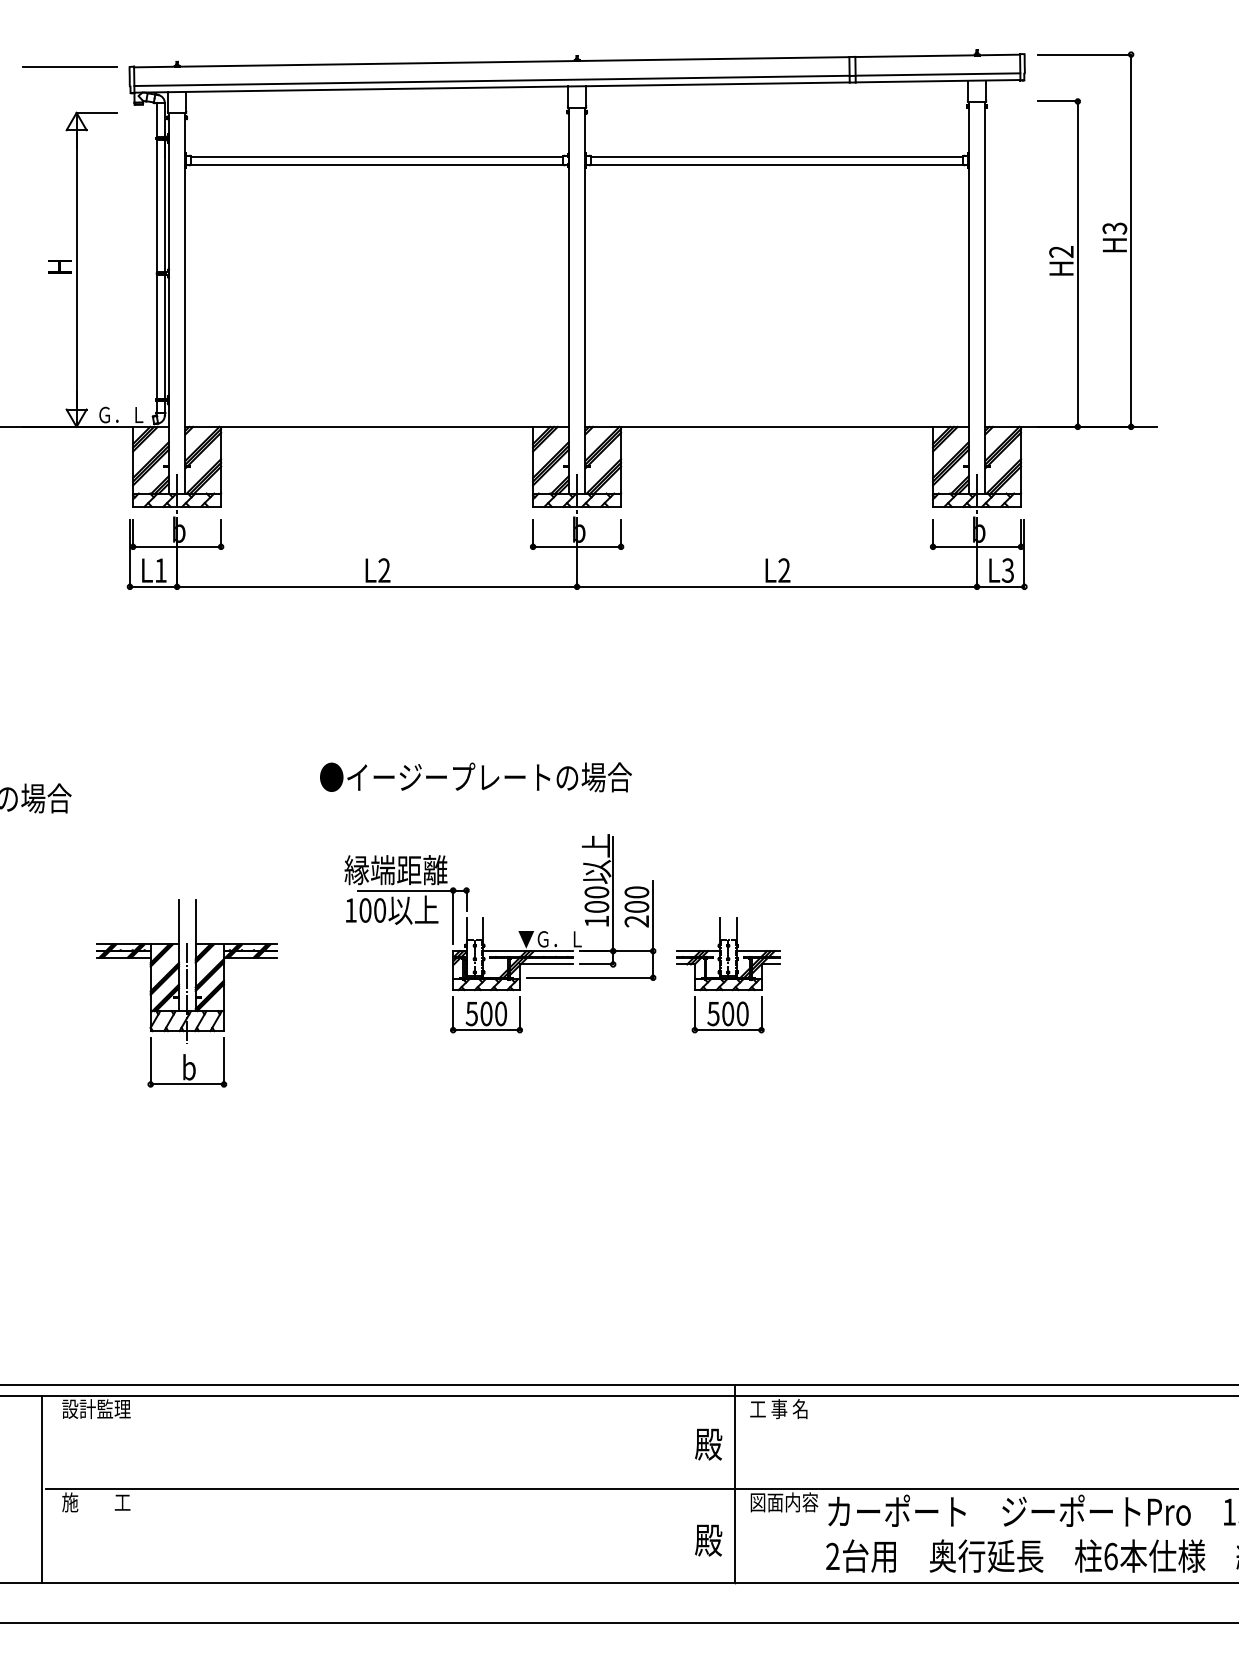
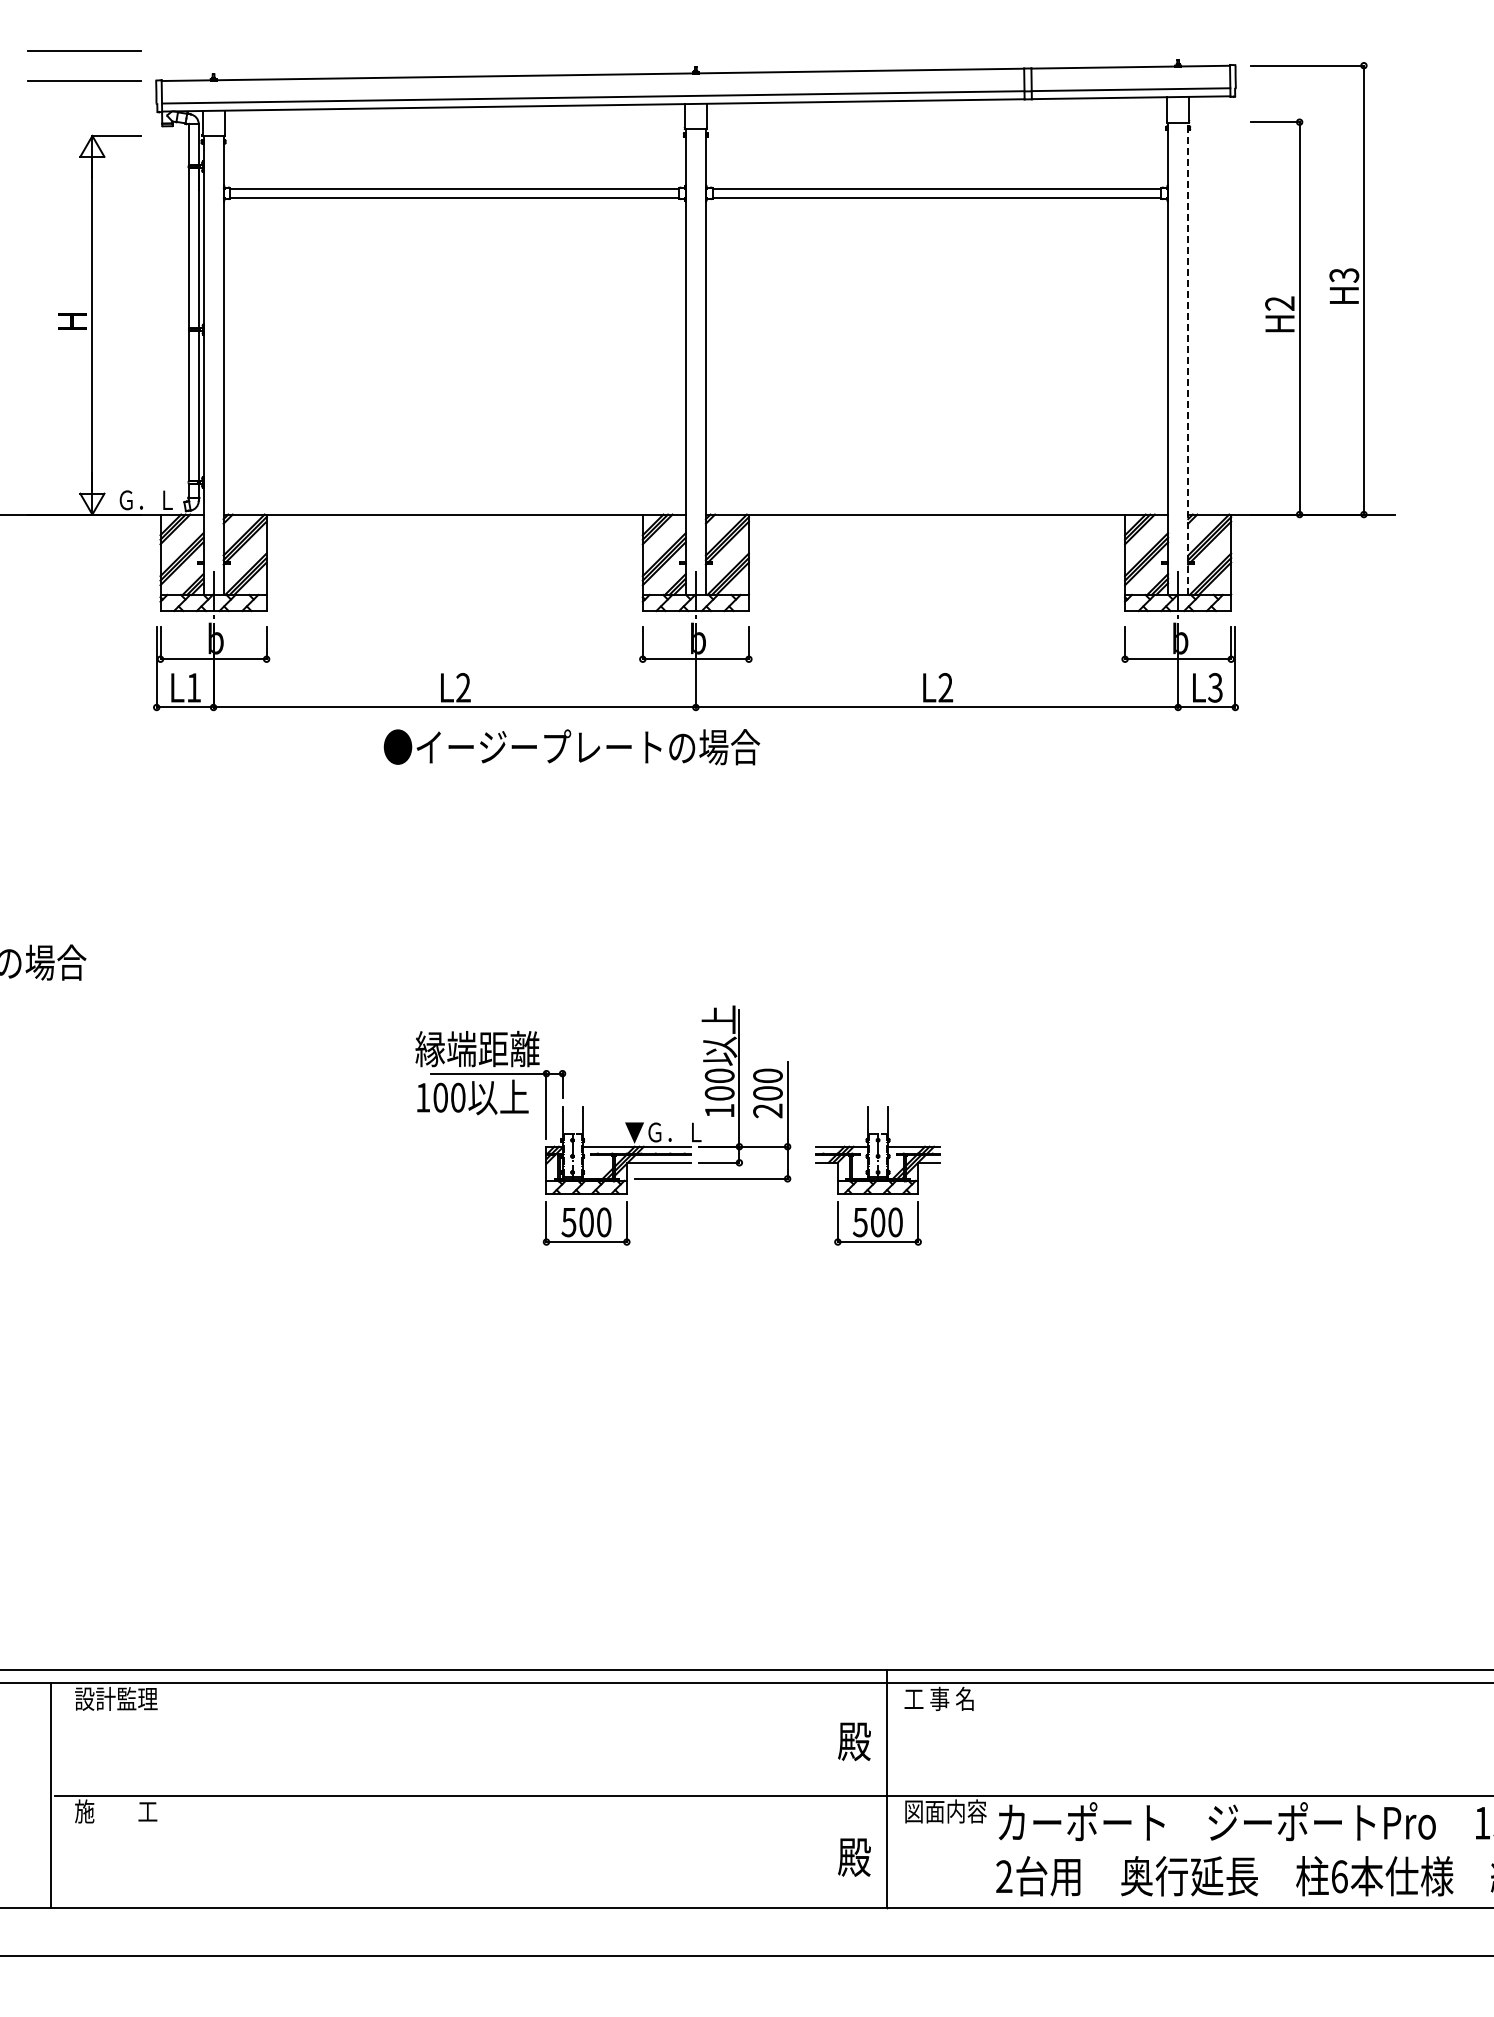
line: (70, 42) -> (84, 50), added
line: (985, 297) -> (1188, 358), solid -> dashed
text: (475, 777) -> (571, 747), moved
part: (187, 993) -> (225, 1197), removed

